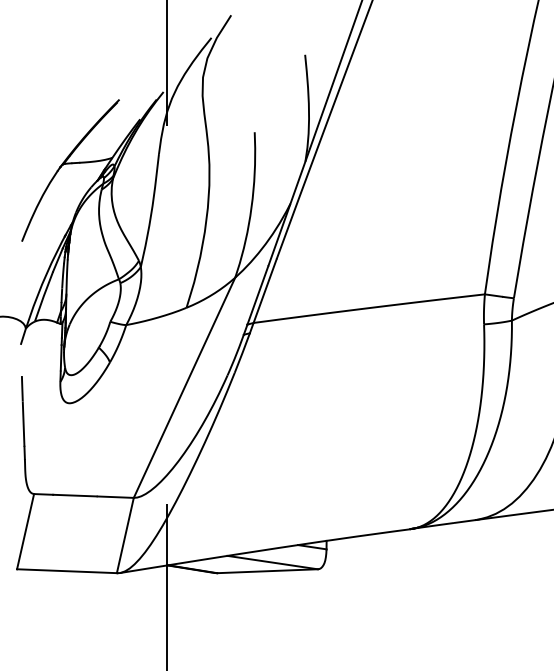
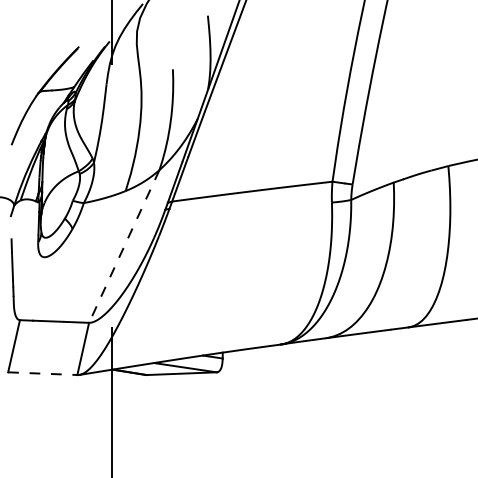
line: (184, 387) -> (124, 246), solid -> dashed
line: (68, 570) -> (43, 373), solid -> dashed

